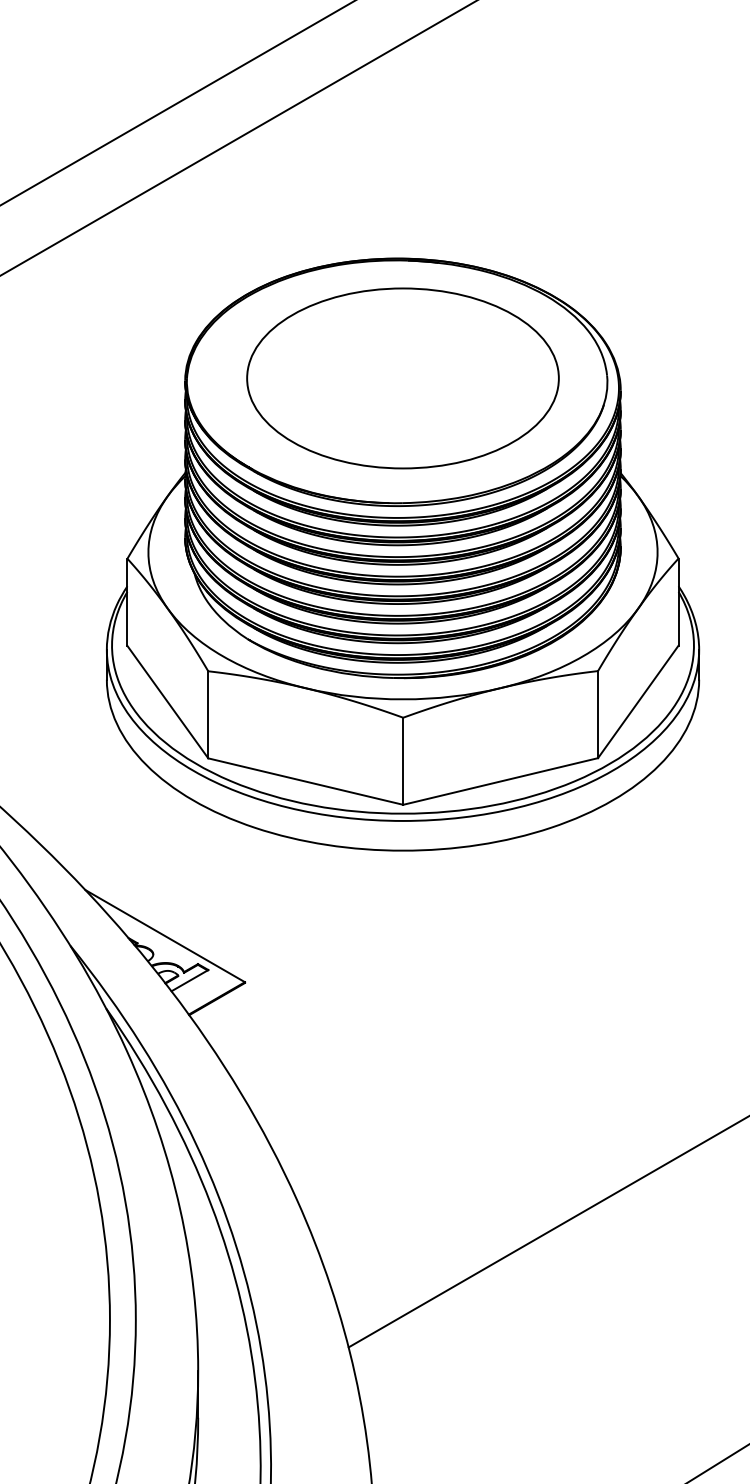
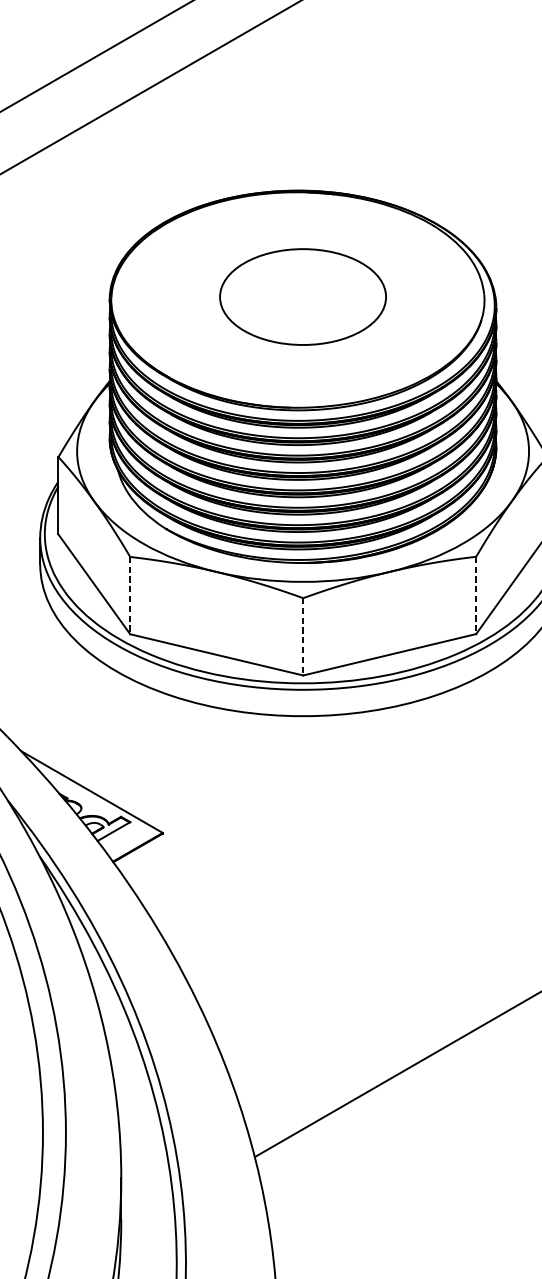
part: (402, 378) -> (302, 297), size x0.6
line: (208, 714) -> (130, 595), solid -> dashed
line: (598, 714) -> (476, 595), solid -> dashed
line: (403, 761) -> (303, 637), solid -> dashed

